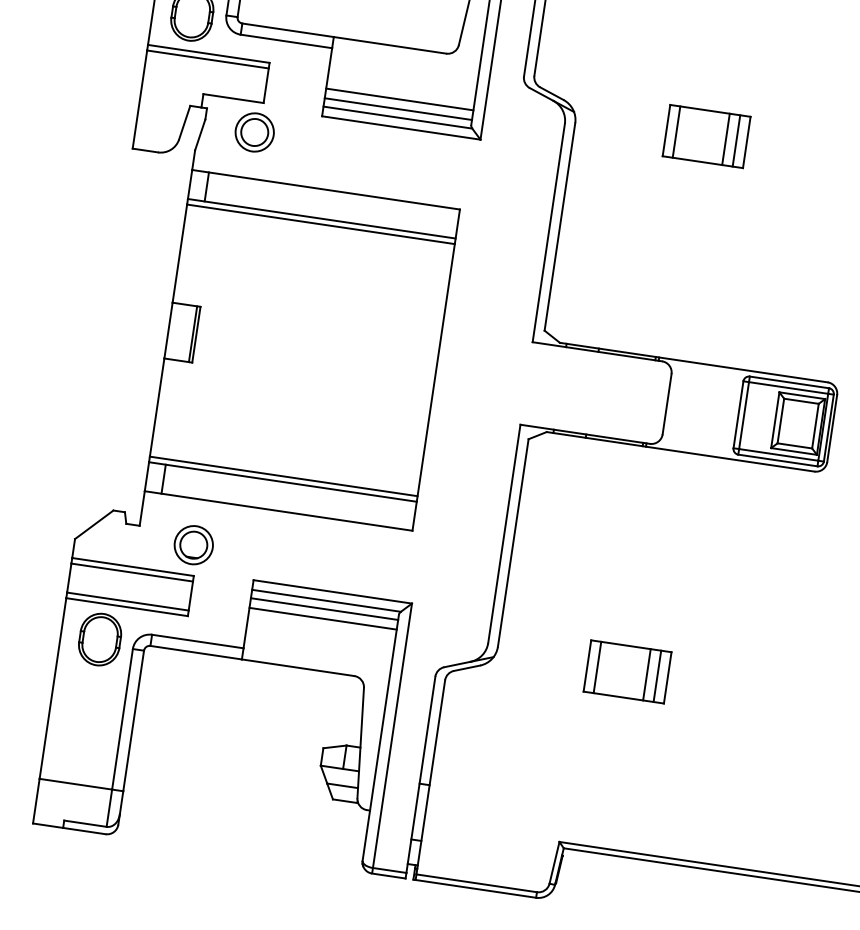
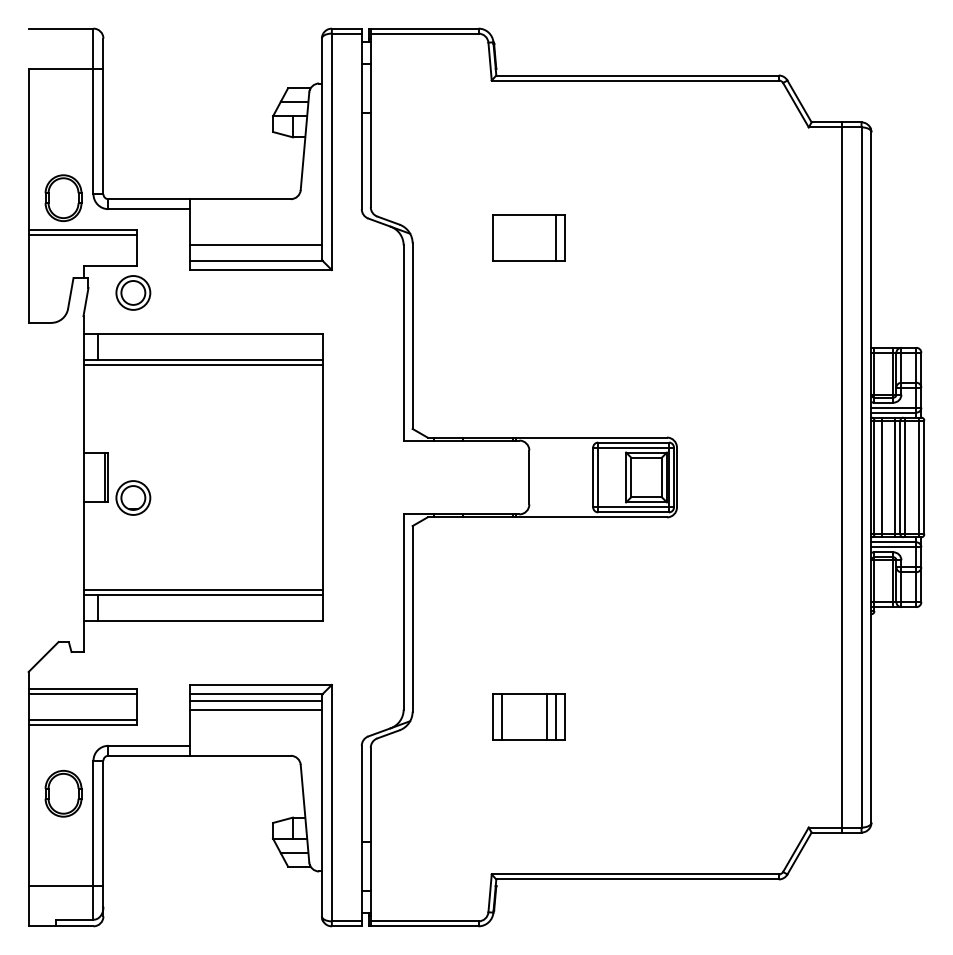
line: (397, 108) -> (255, 253), removed
line: (676, 132) -> (502, 238), removed
line: (725, 139) -> (546, 238), removed
part: (194, 544) -> (133, 497), moved
part: (100, 639) -> (63, 793), moved

